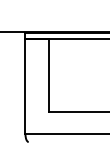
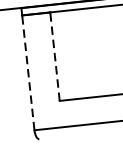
line: (48, 75) -> (54, 56), solid -> dashed
line: (25, 86) -> (28, 72), solid -> dashed

